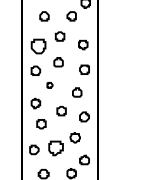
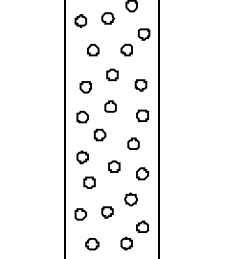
part: (38, 46) -> (85, 87), size x0.62
part: (49, 84) -> (99, 134), size x1.67
part: (56, 148) -> (107, 212), size x0.62

